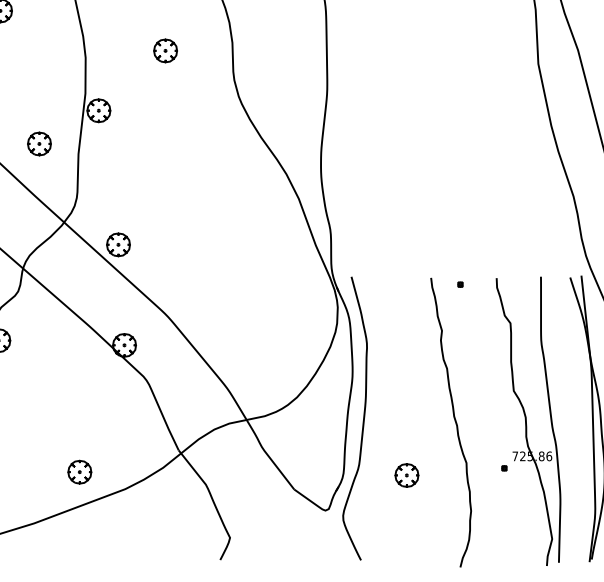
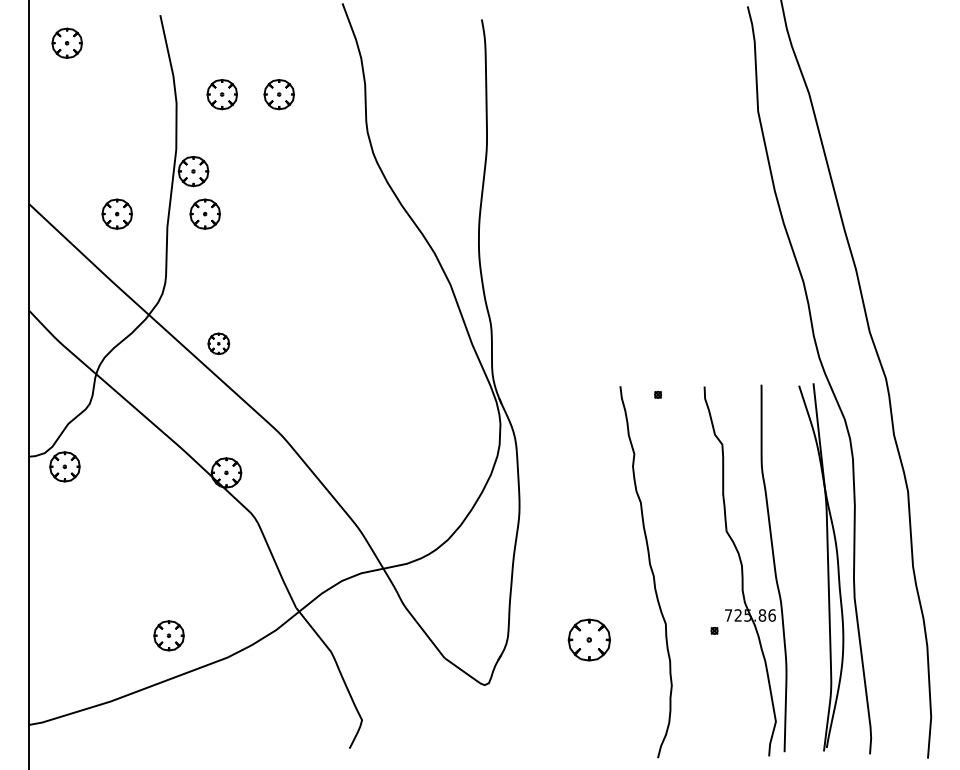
part: (120, 50) -> (221, 94), added
part: (107, 143) -> (204, 213), added
part: (118, 244) -> (218, 343), size x0.7
curve: (363, 418) -> (533, 566), removed
part: (406, 475) -> (588, 639), size x1.4

